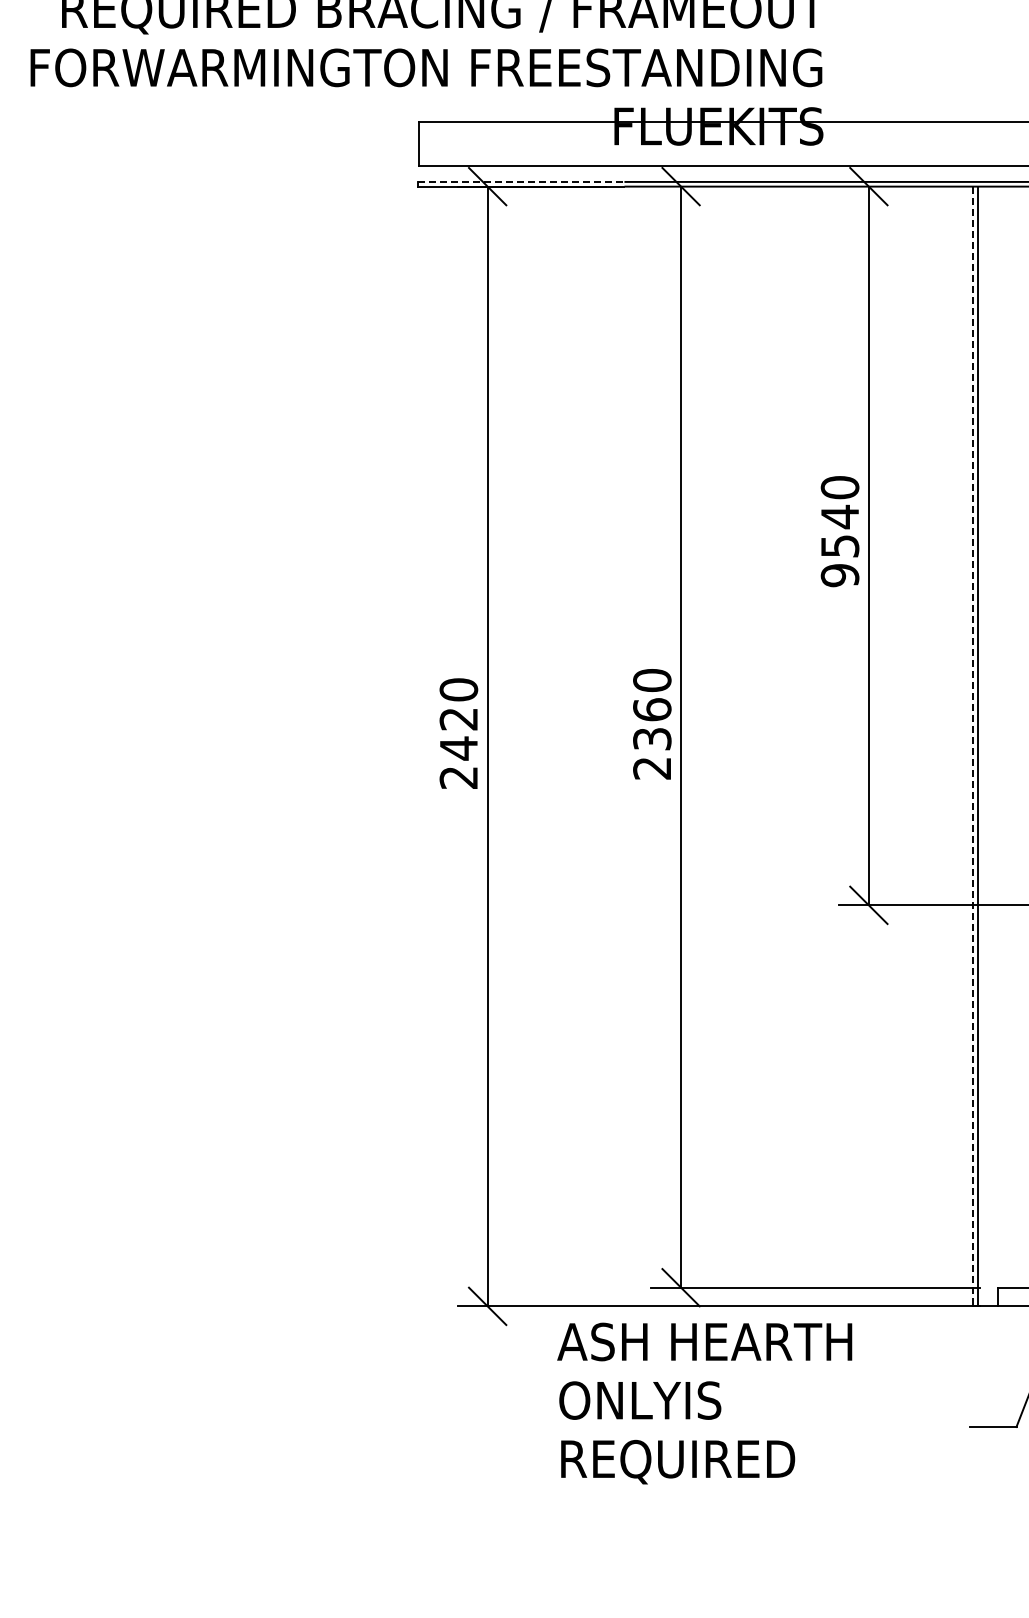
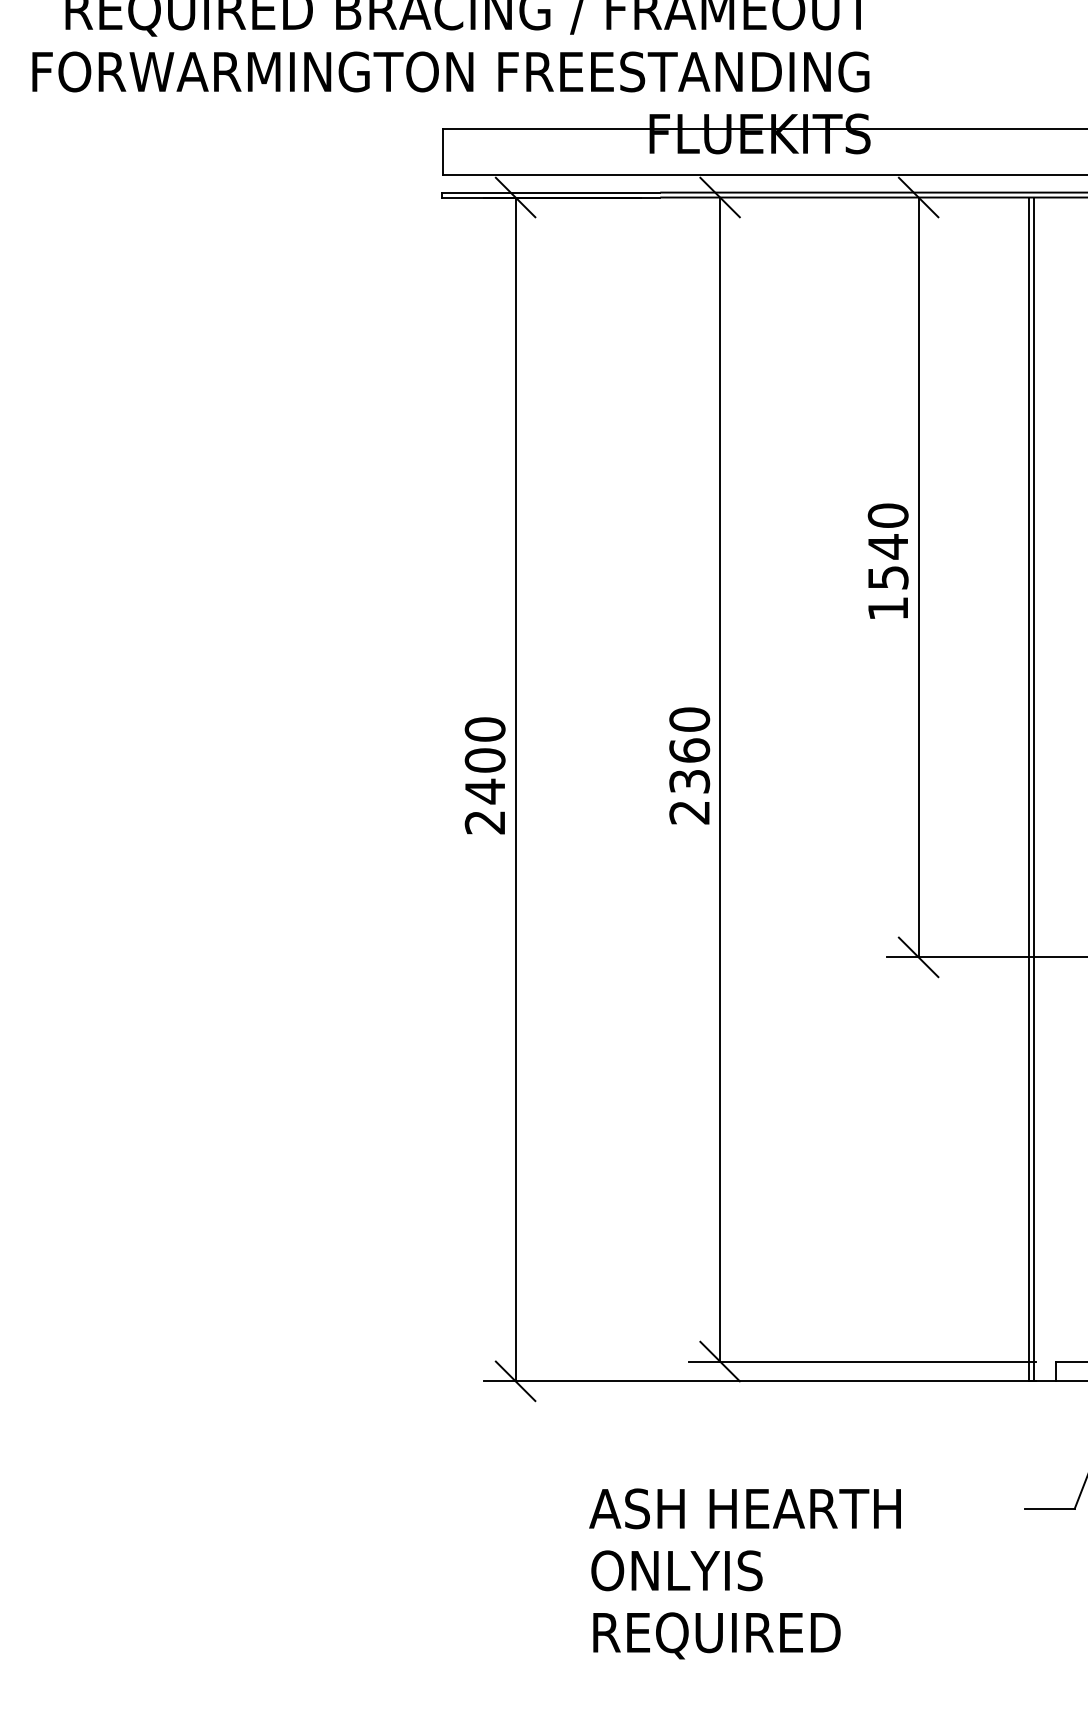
line: (521, 181) -> (551, 192), dashed -> solid
text: (839, 575) -> (887, 608), 9540 -> 1540
text: (458, 718) -> (484, 759), 2420 -> 2400
line: (972, 746) -> (1028, 789), dashed -> solid
text: (704, 1403) -> (744, 1573), moved

